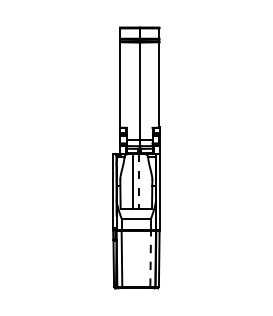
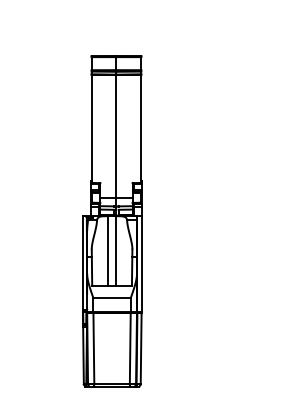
line: (139, 181) -> (116, 251), dashed -> solid
line: (150, 258) -> (130, 348), dashed -> solid

